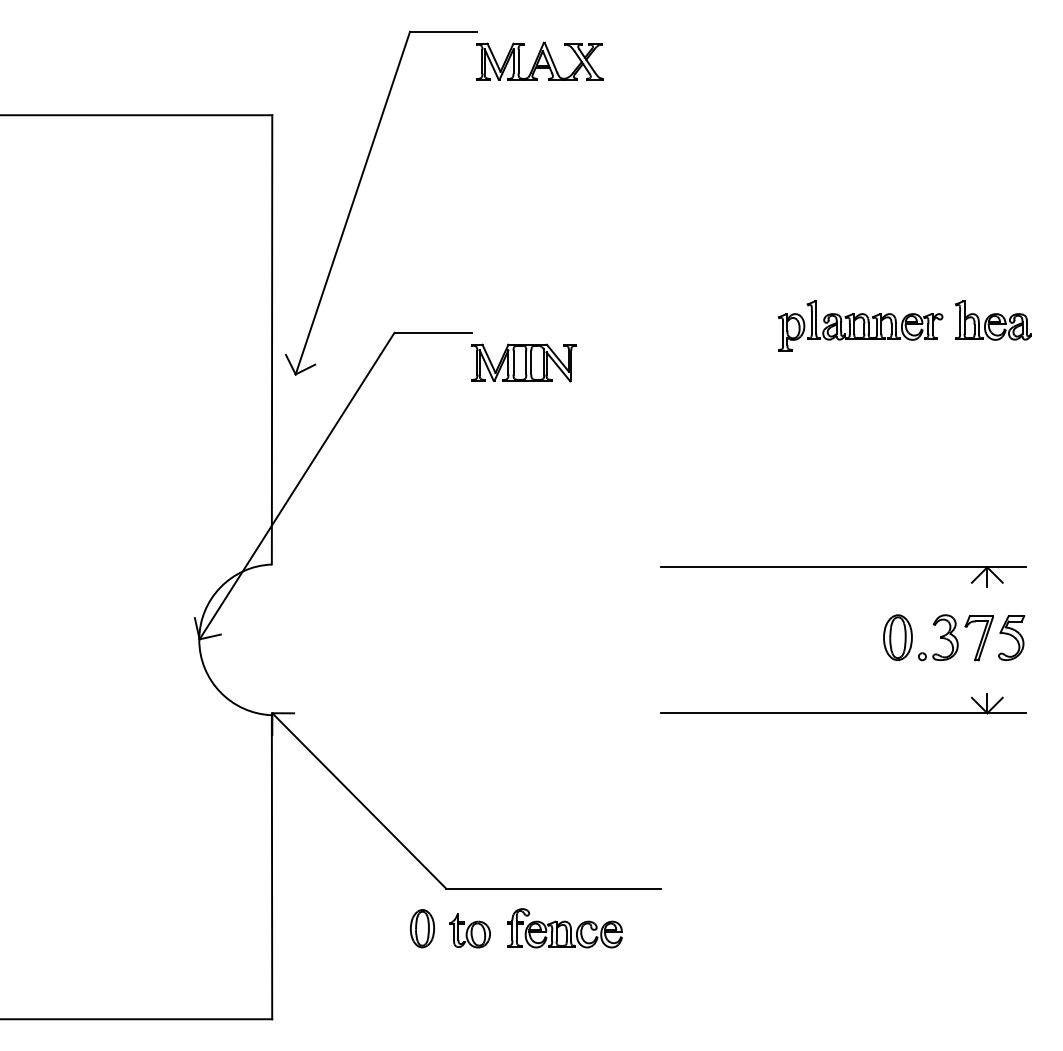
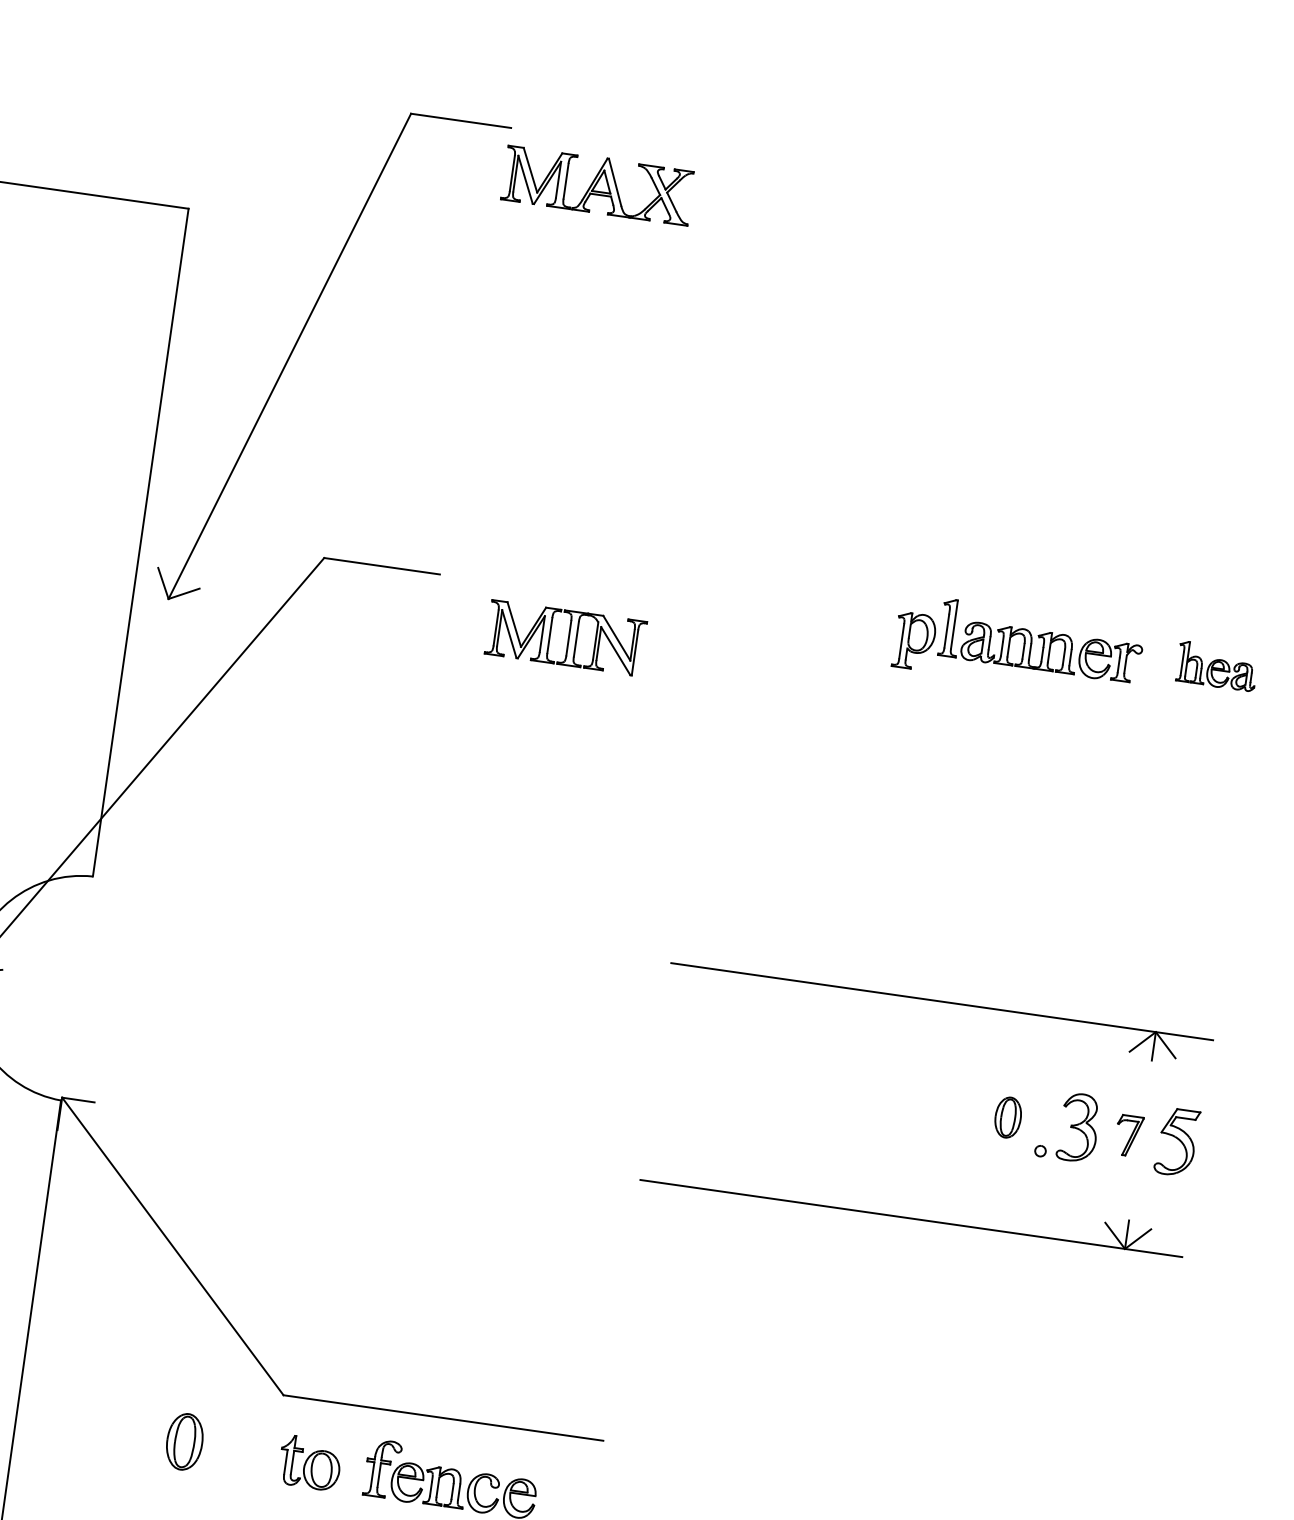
part: (993, 320) -> (1217, 666), size x0.7
part: (523, 362) -> (564, 637), moved
part: (897, 637) -> (1007, 1117), size x0.6
part: (978, 638) -> (1127, 1135), size x0.6
part: (422, 928) -> (184, 1441), moved

